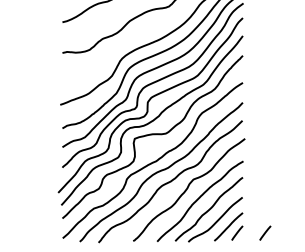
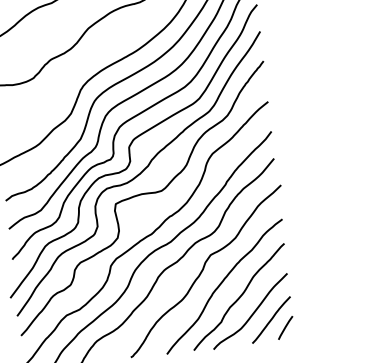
line: (265, 232) -> (327, 322), removed

